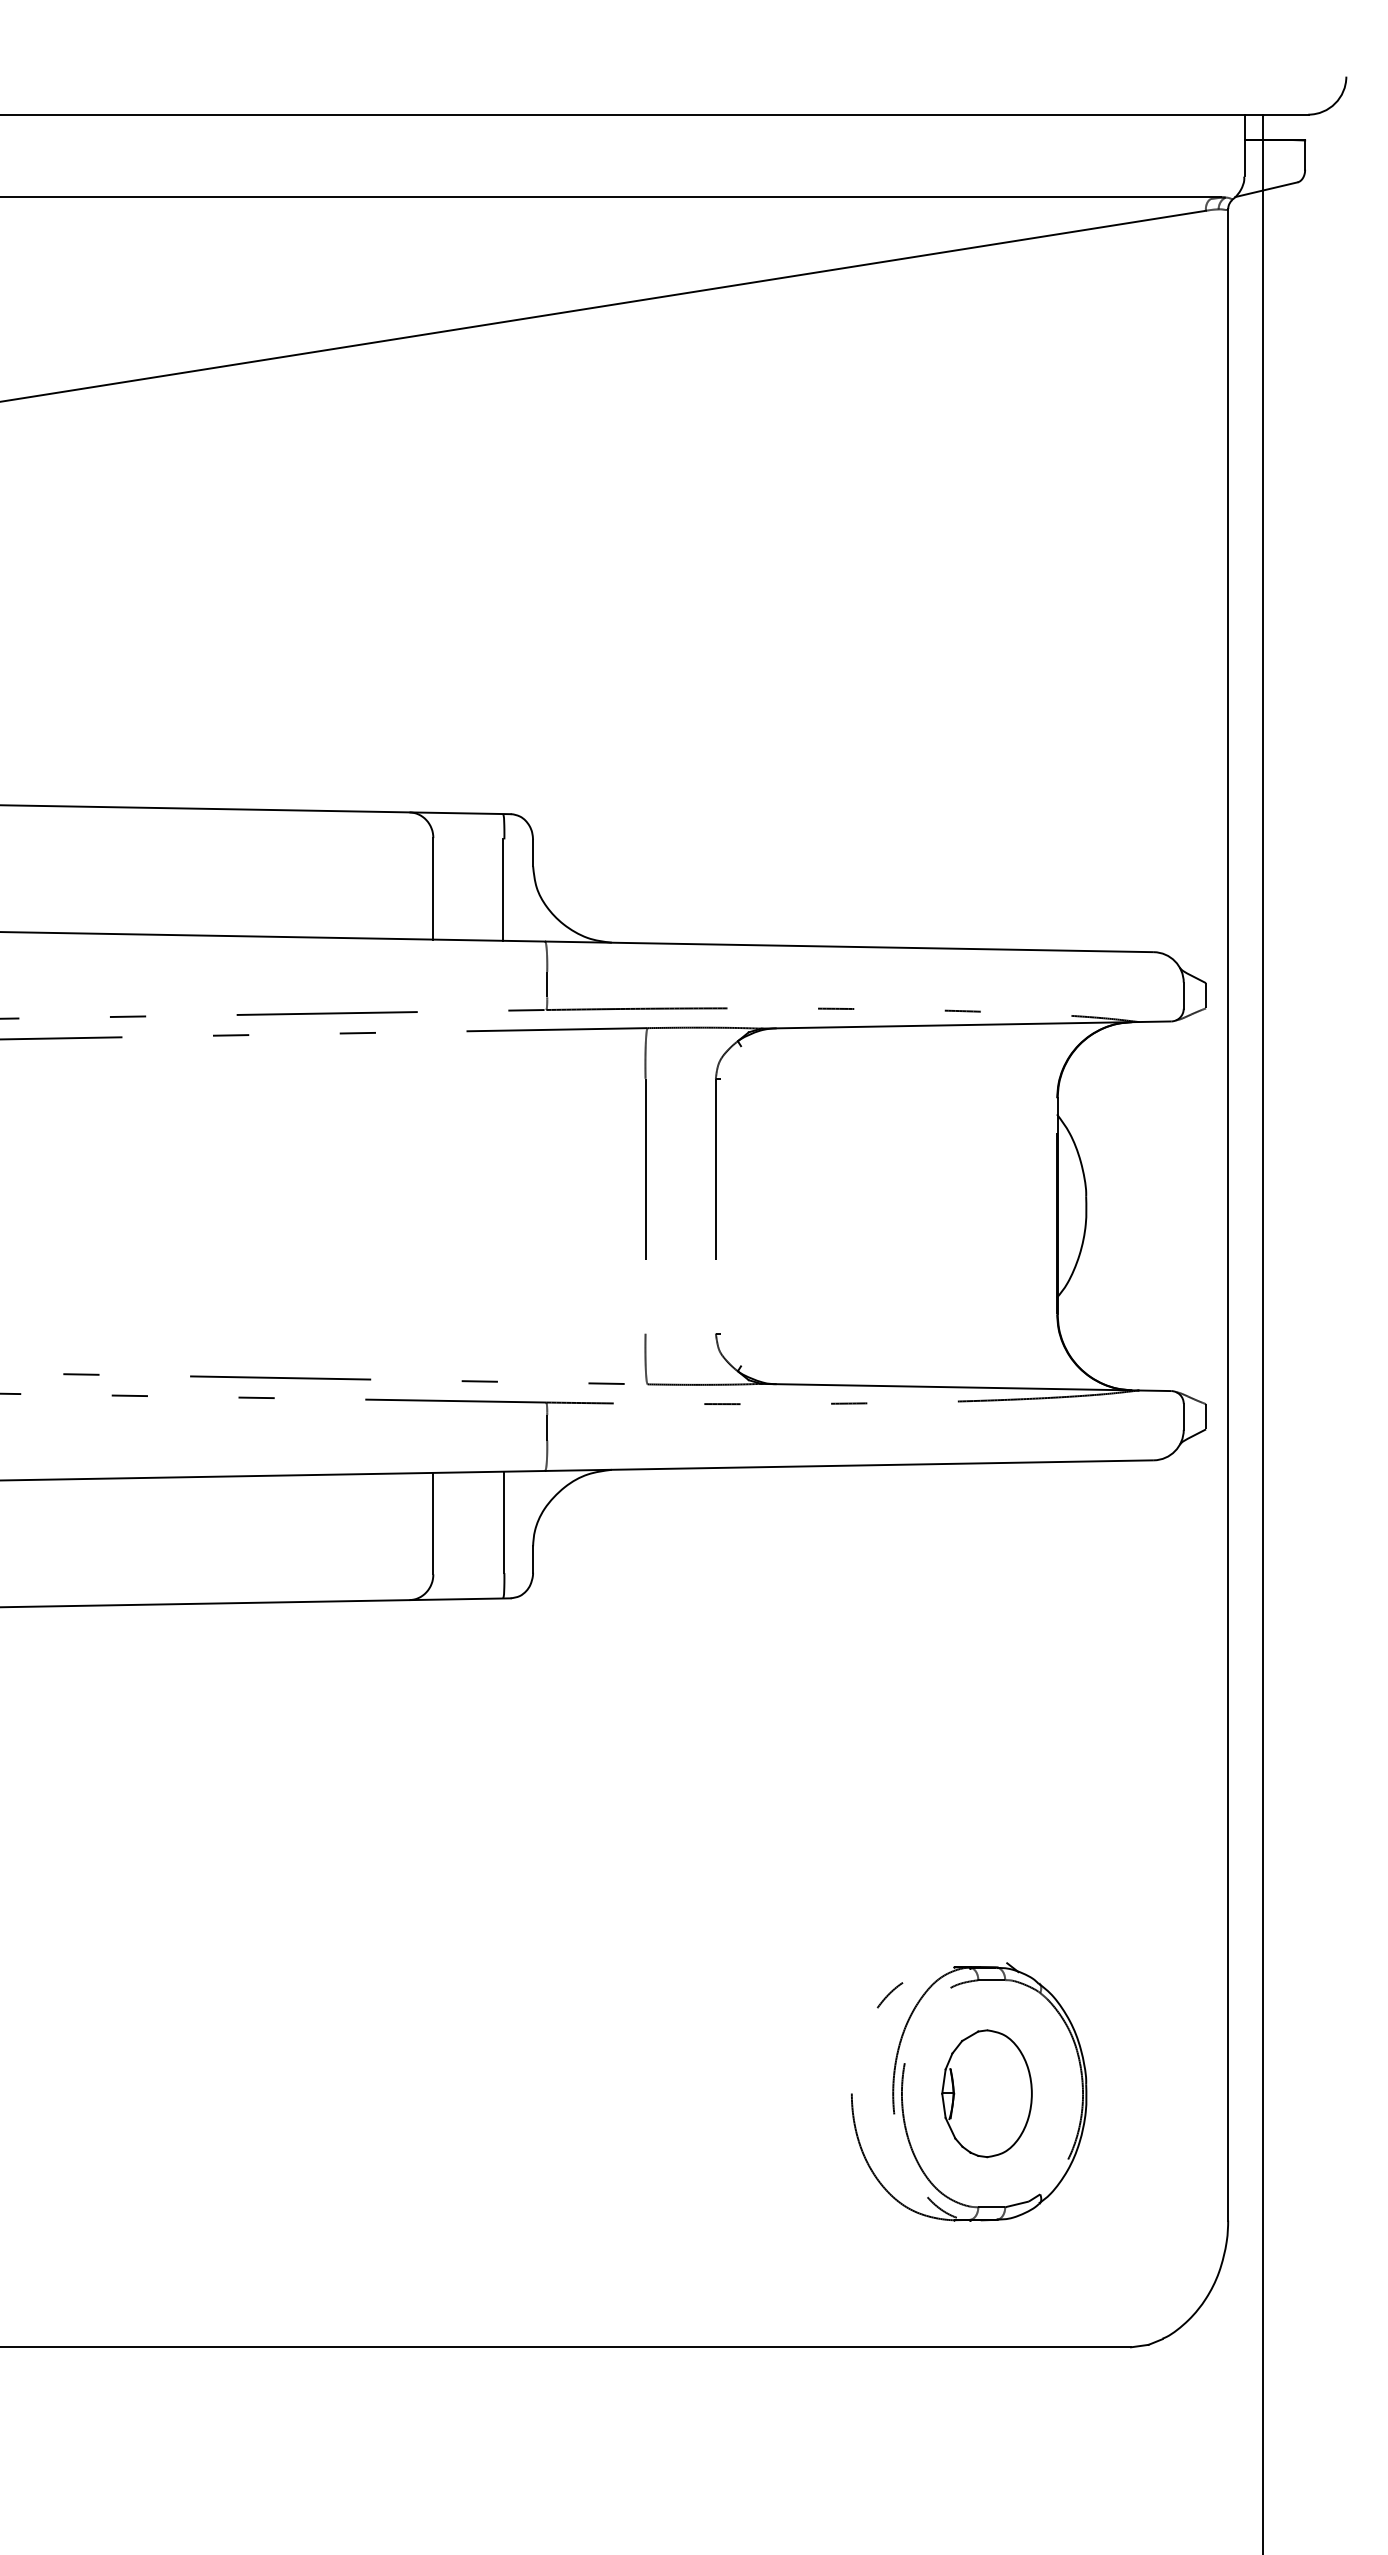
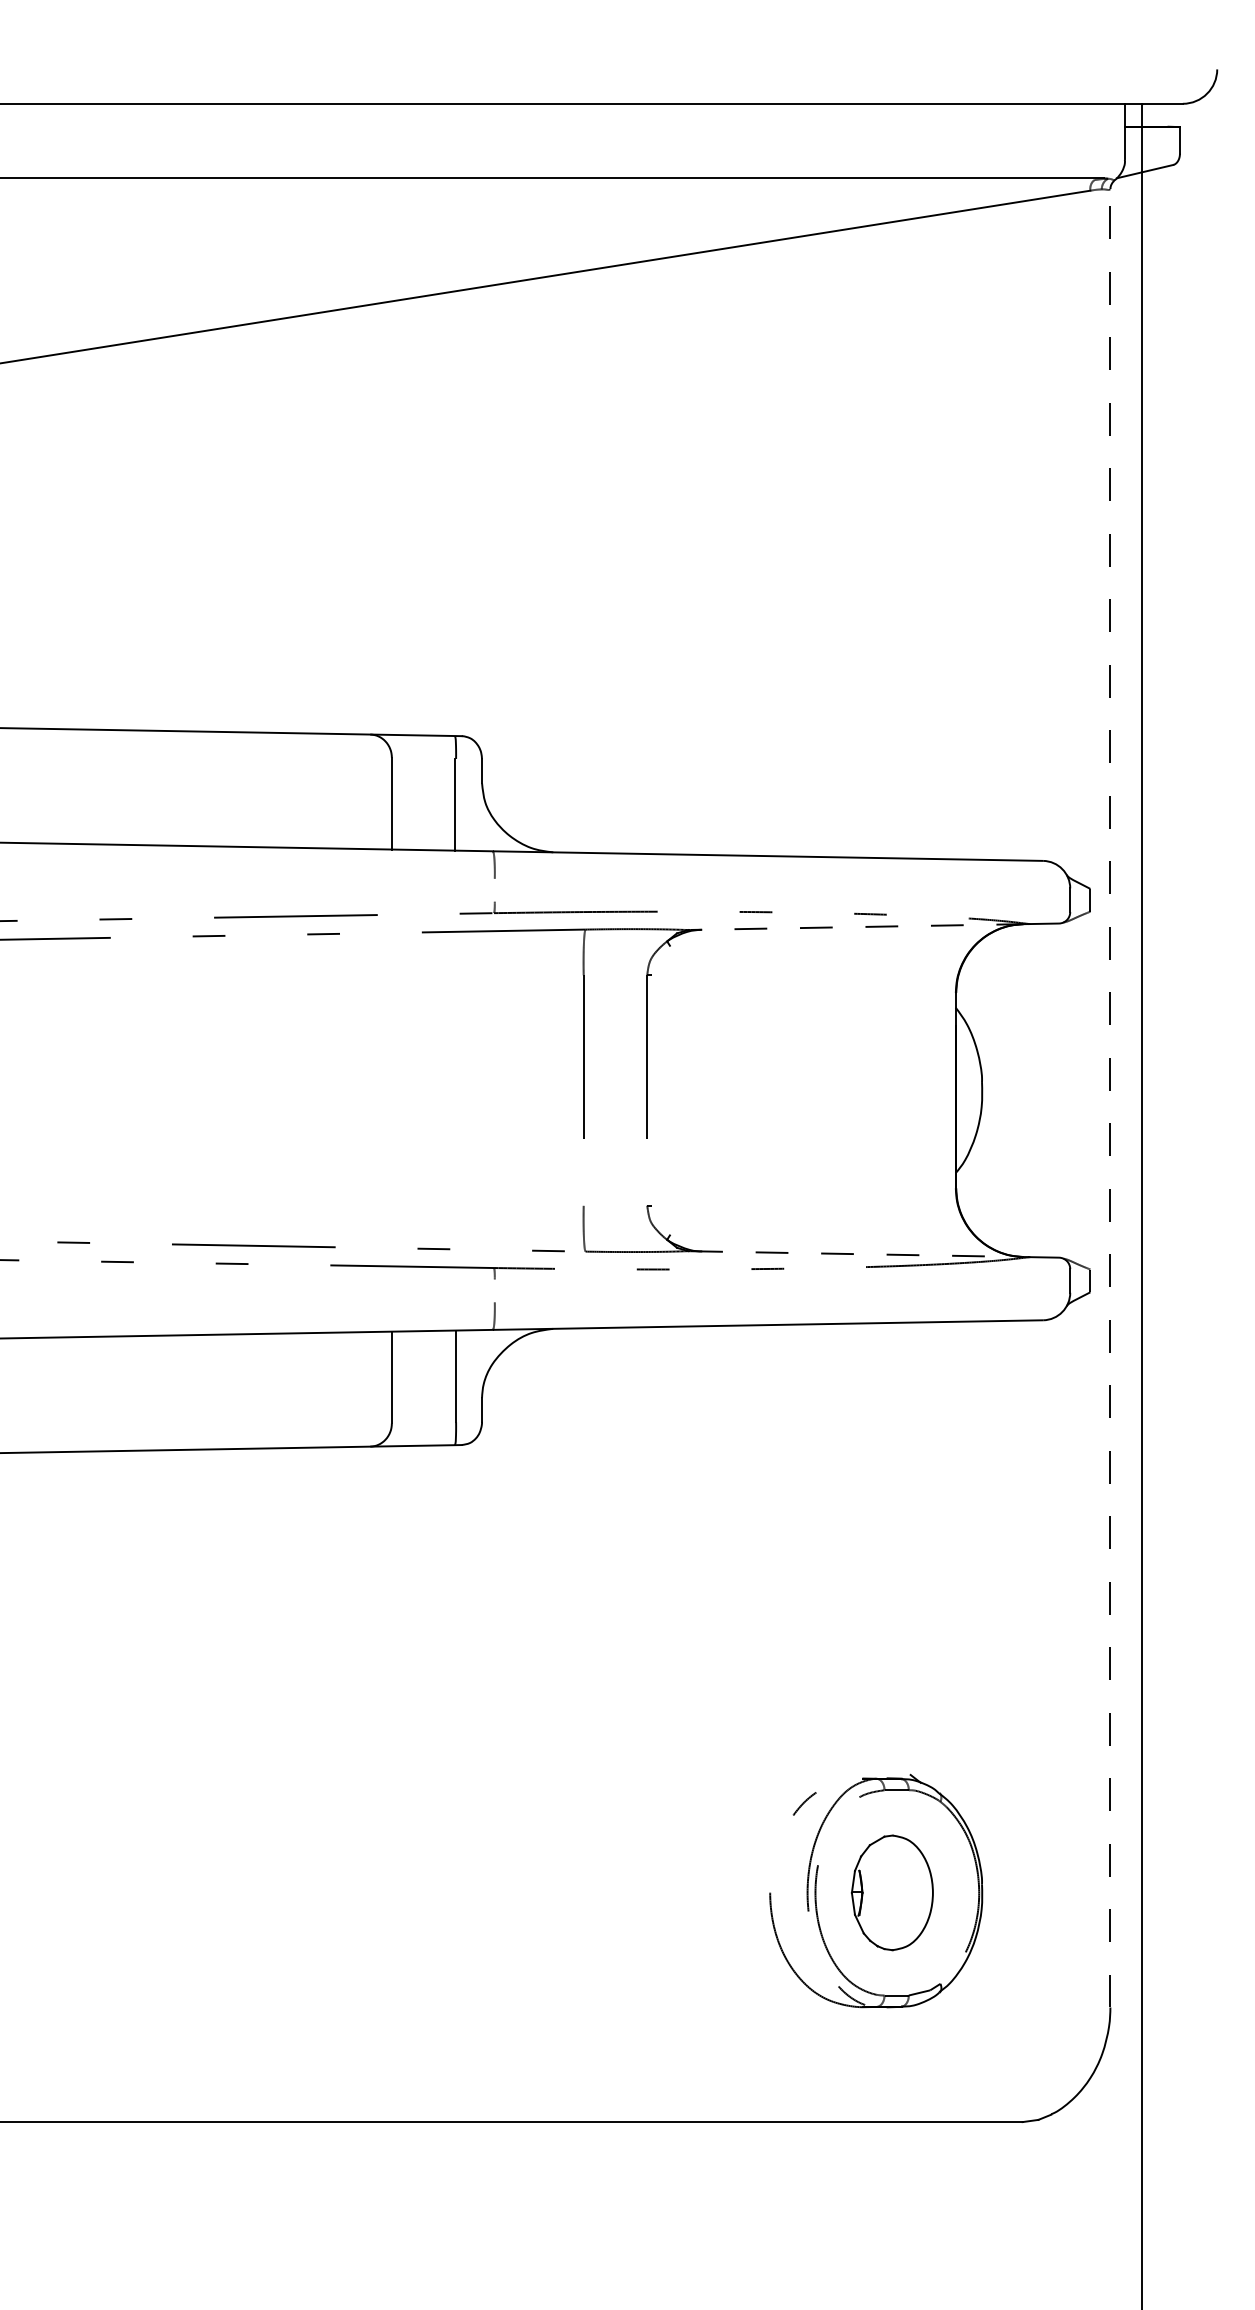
line: (547, 984) -> (495, 890), removed
line: (950, 1025) -> (859, 927), solid -> dashed
line: (1228, 1214) -> (1110, 1098), solid -> dashed
line: (950, 1387) -> (859, 1254), solid -> dashed
line: (547, 1427) -> (495, 1290), removed

